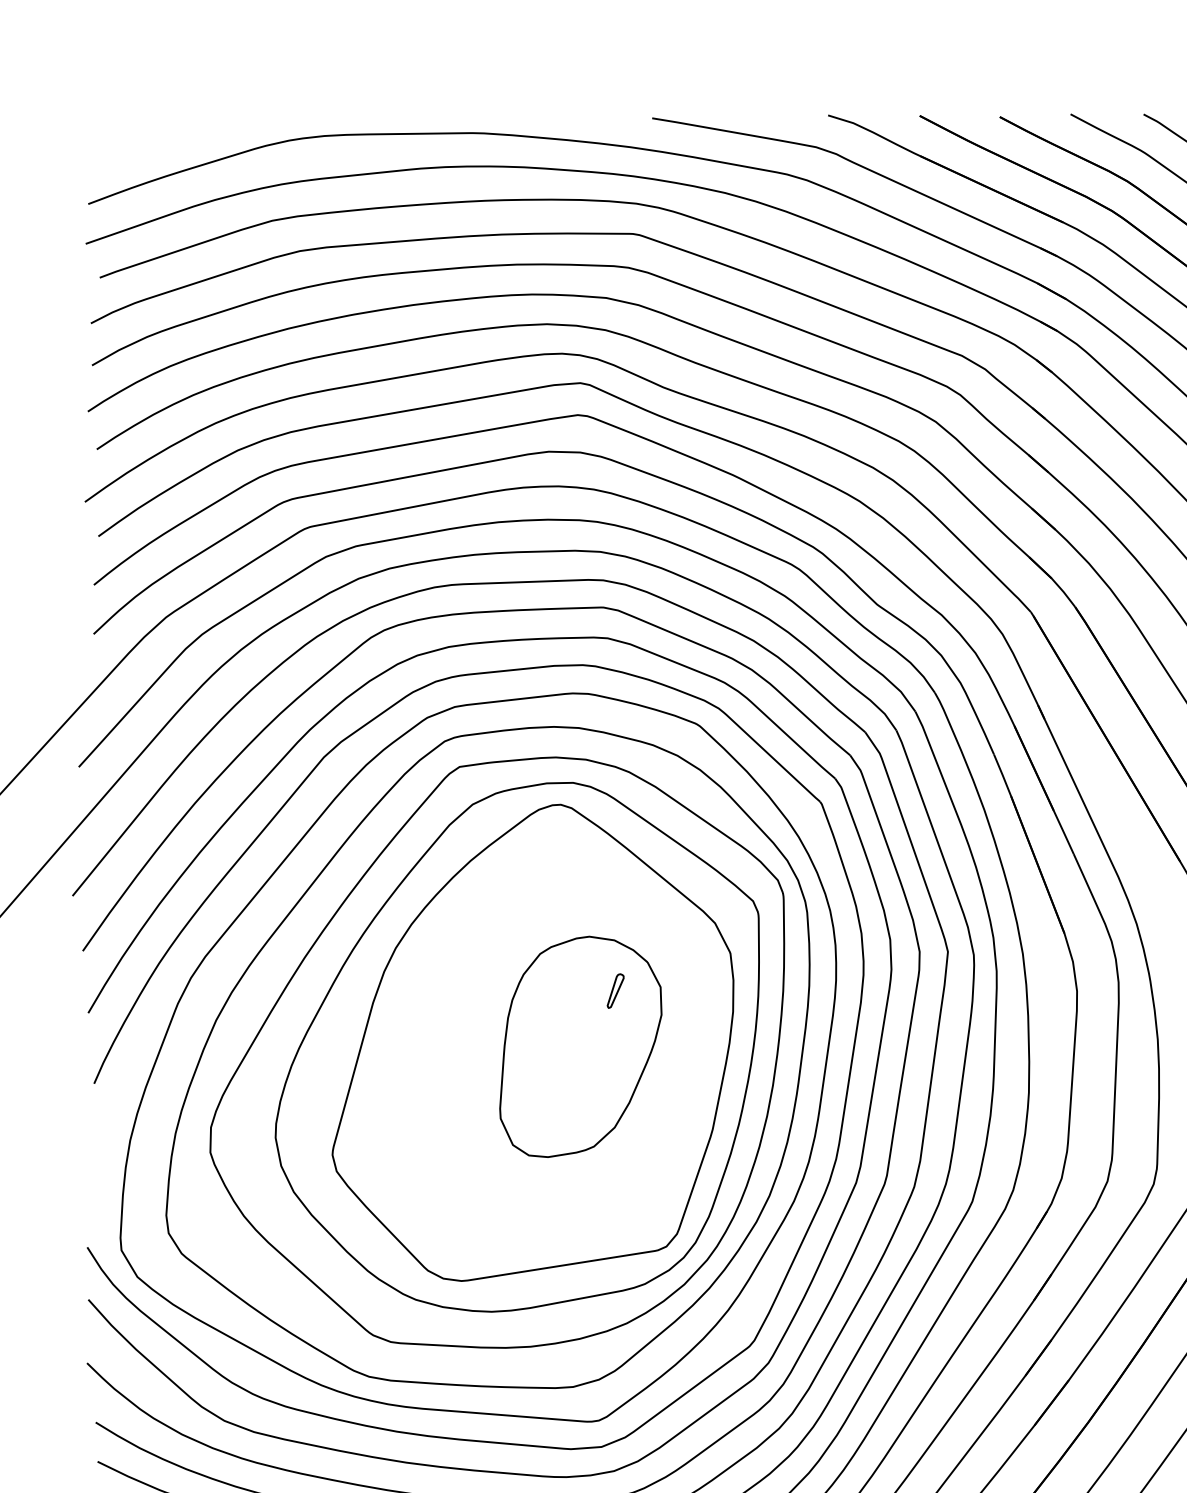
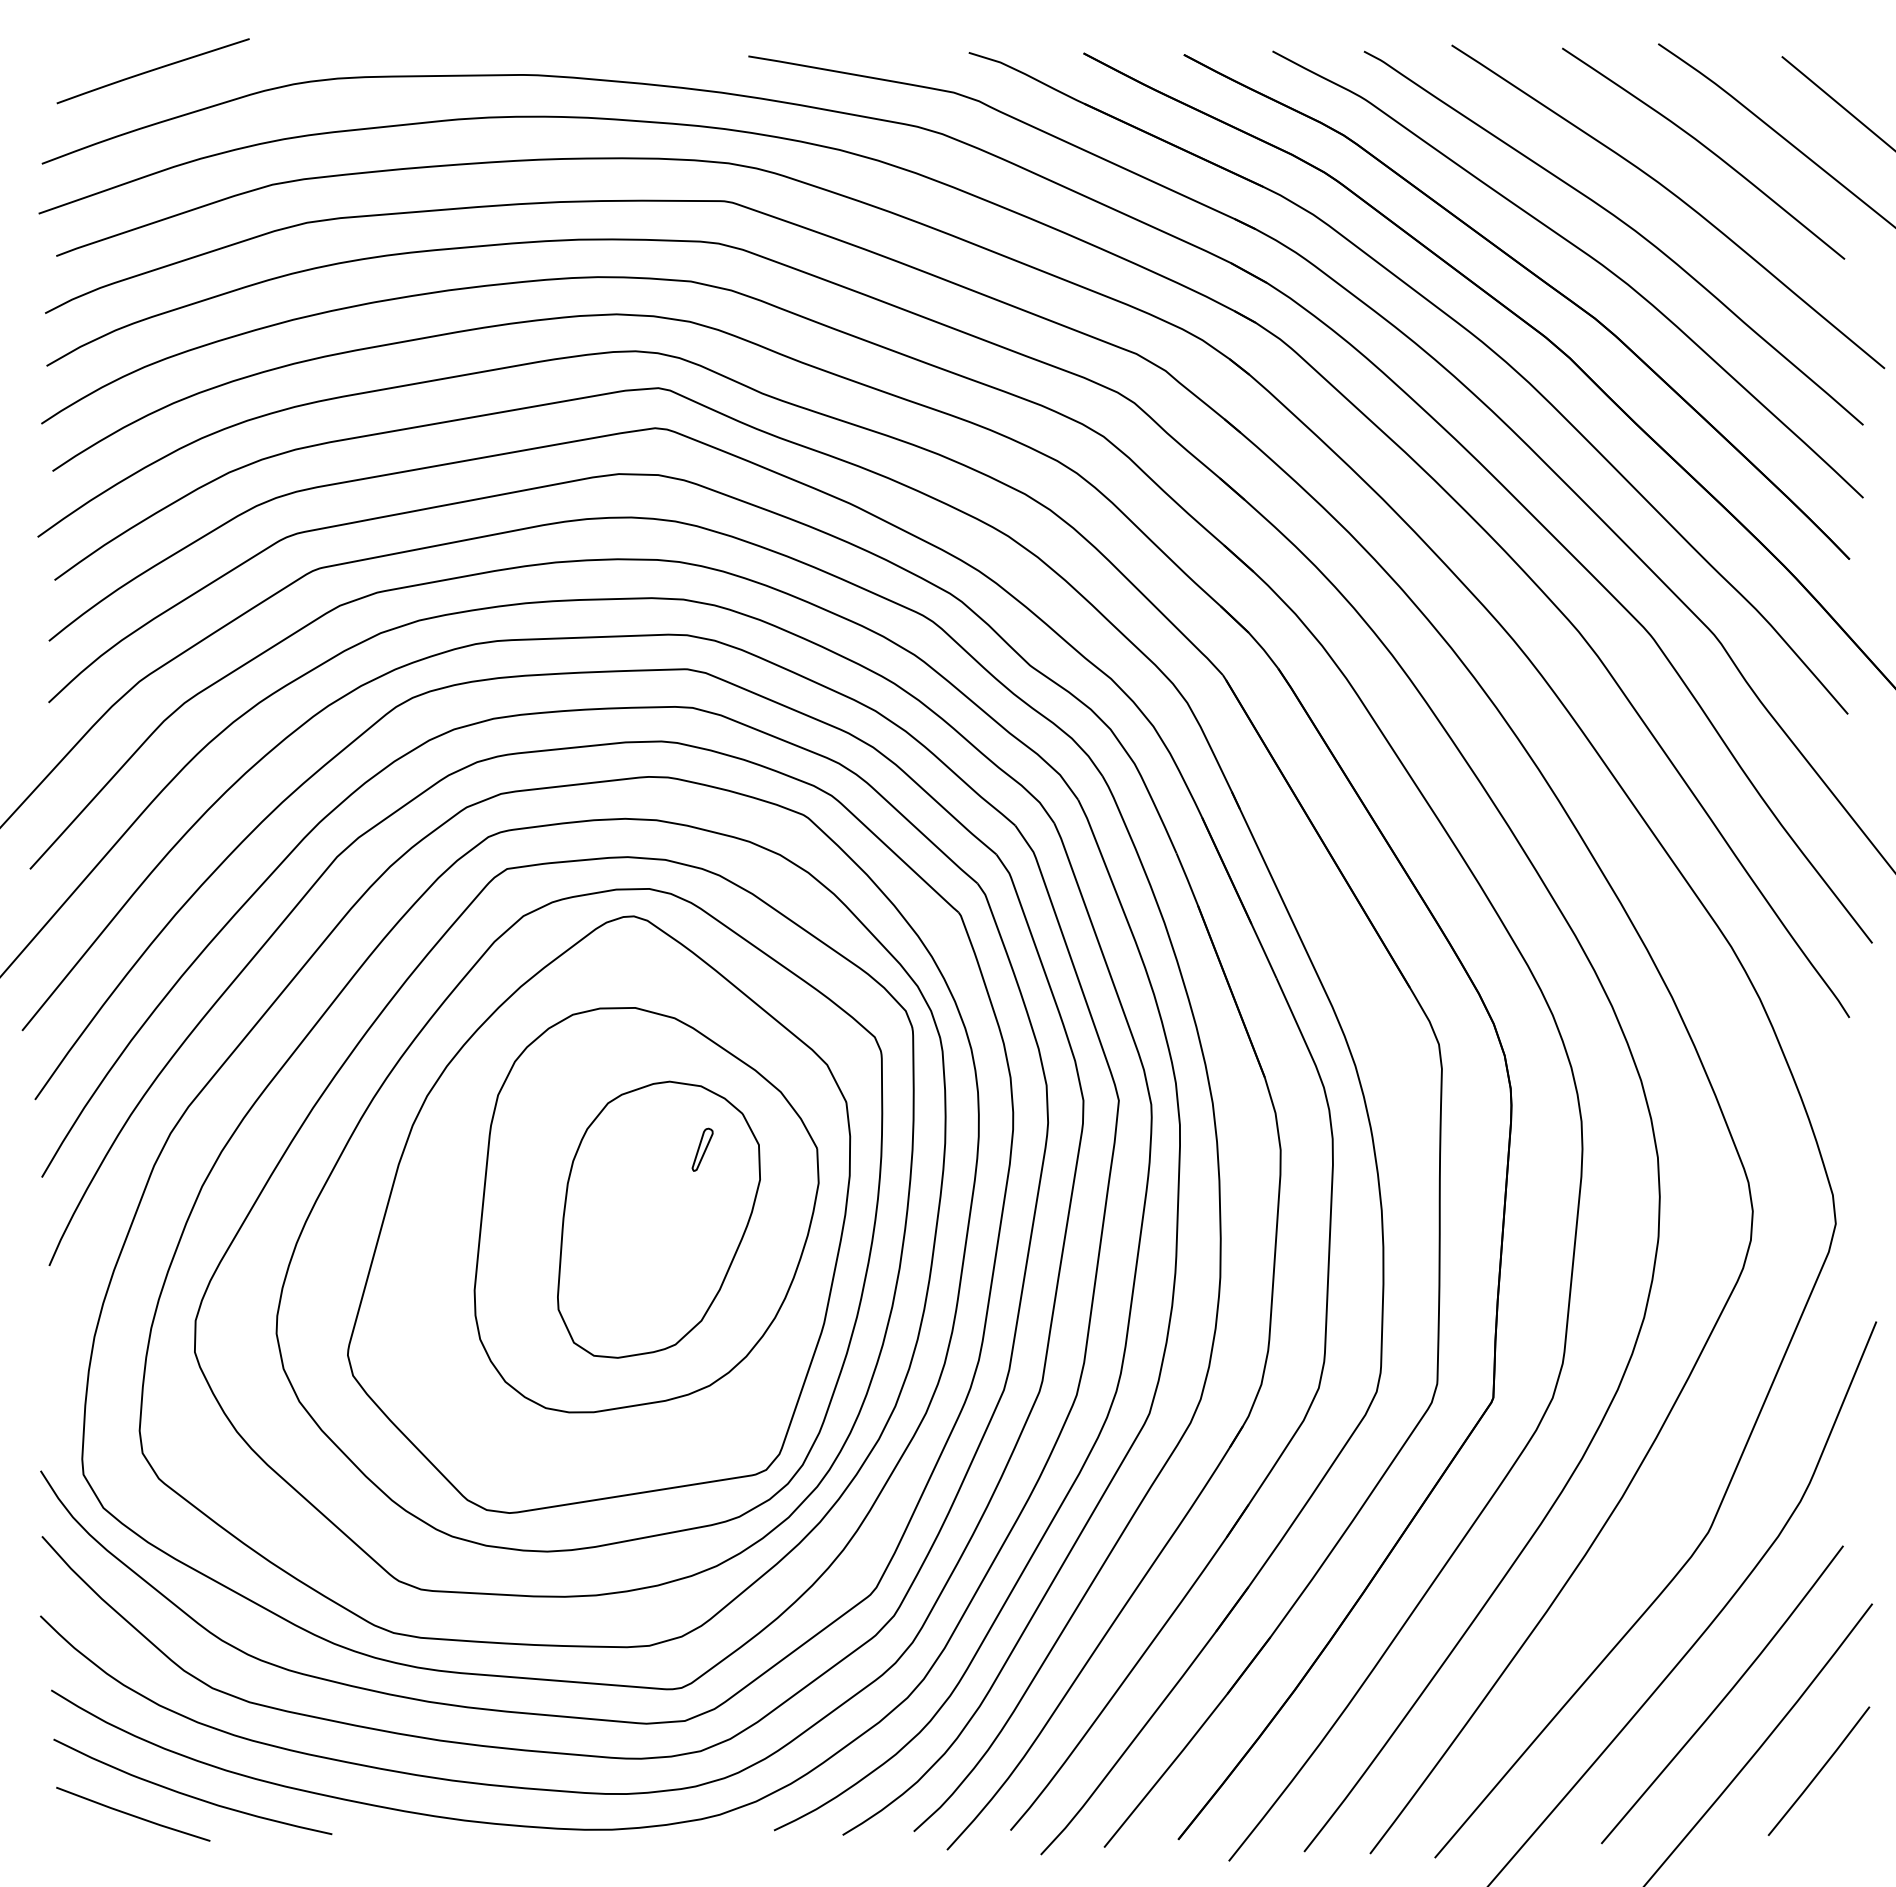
curve: (176, 130) -> (152, 71), added
part: (570, 1039) -> (646, 1210), added

